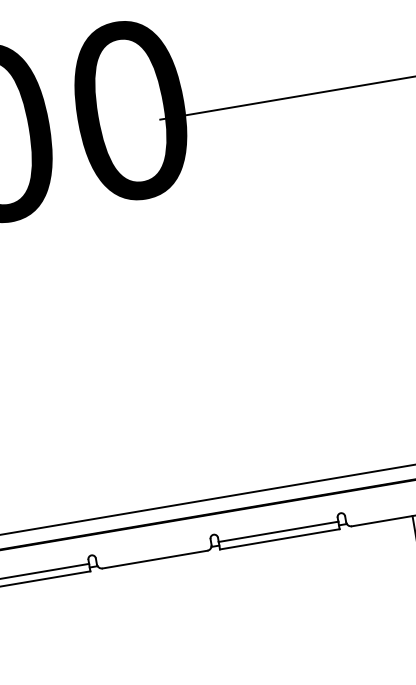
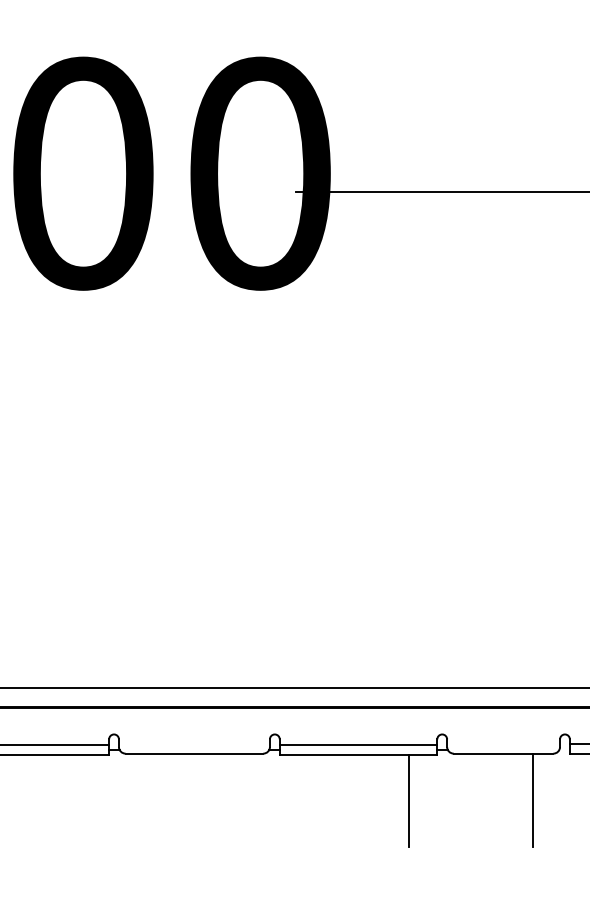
line: (324, 567) -> (409, 800), added

